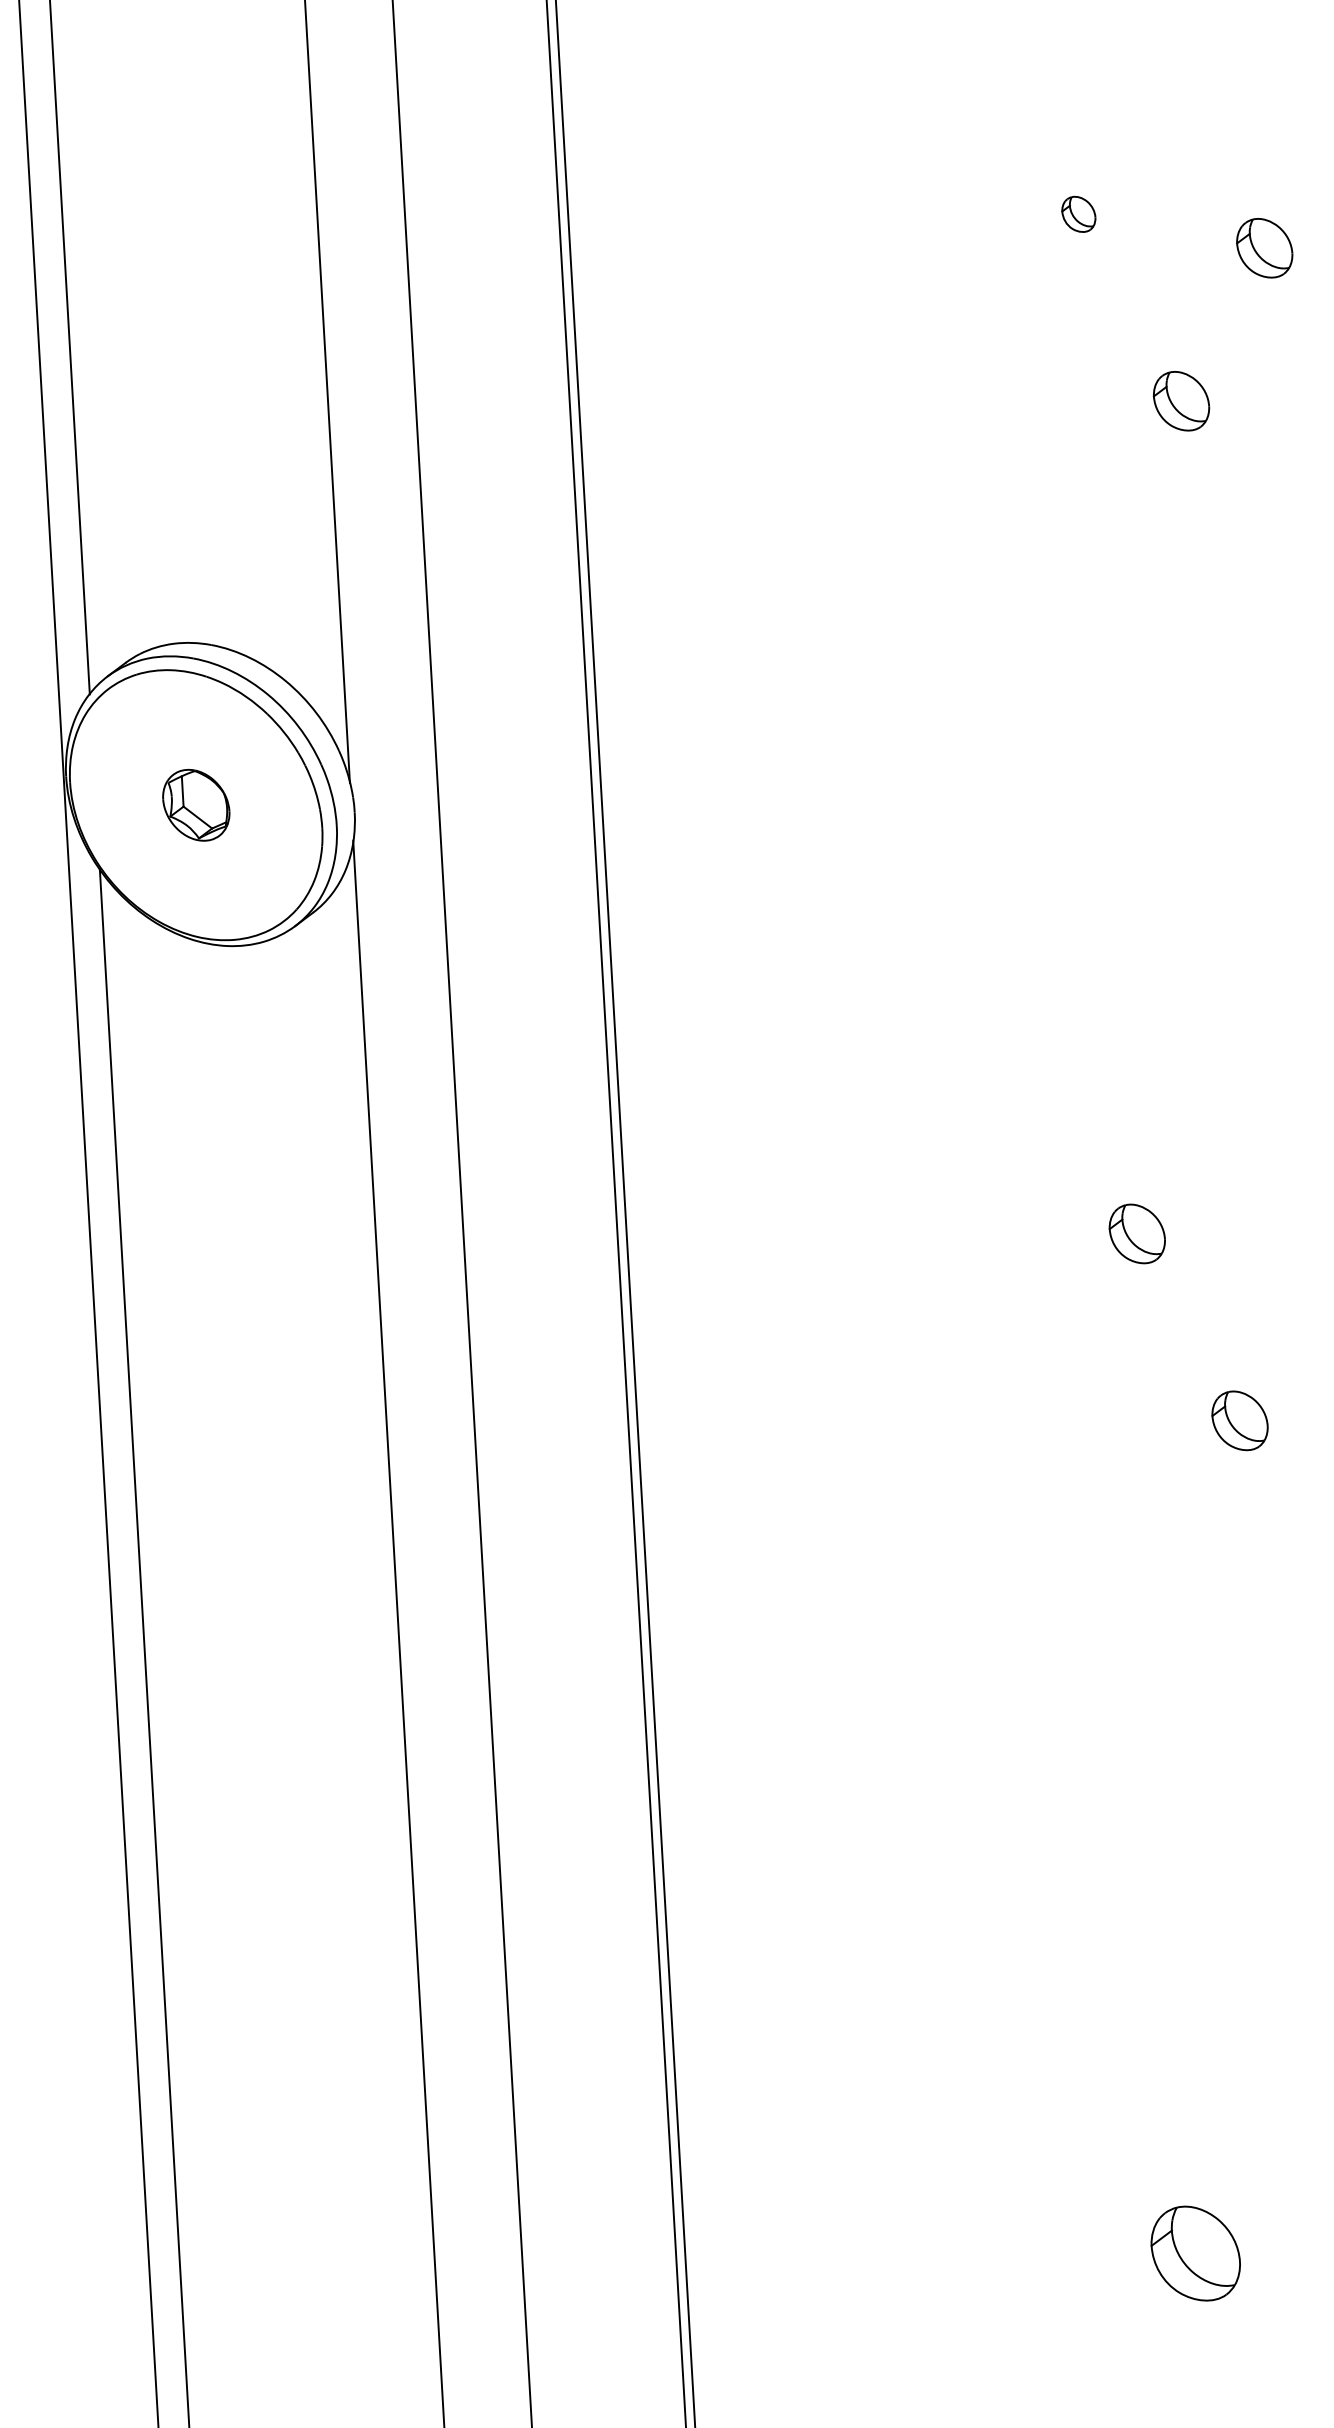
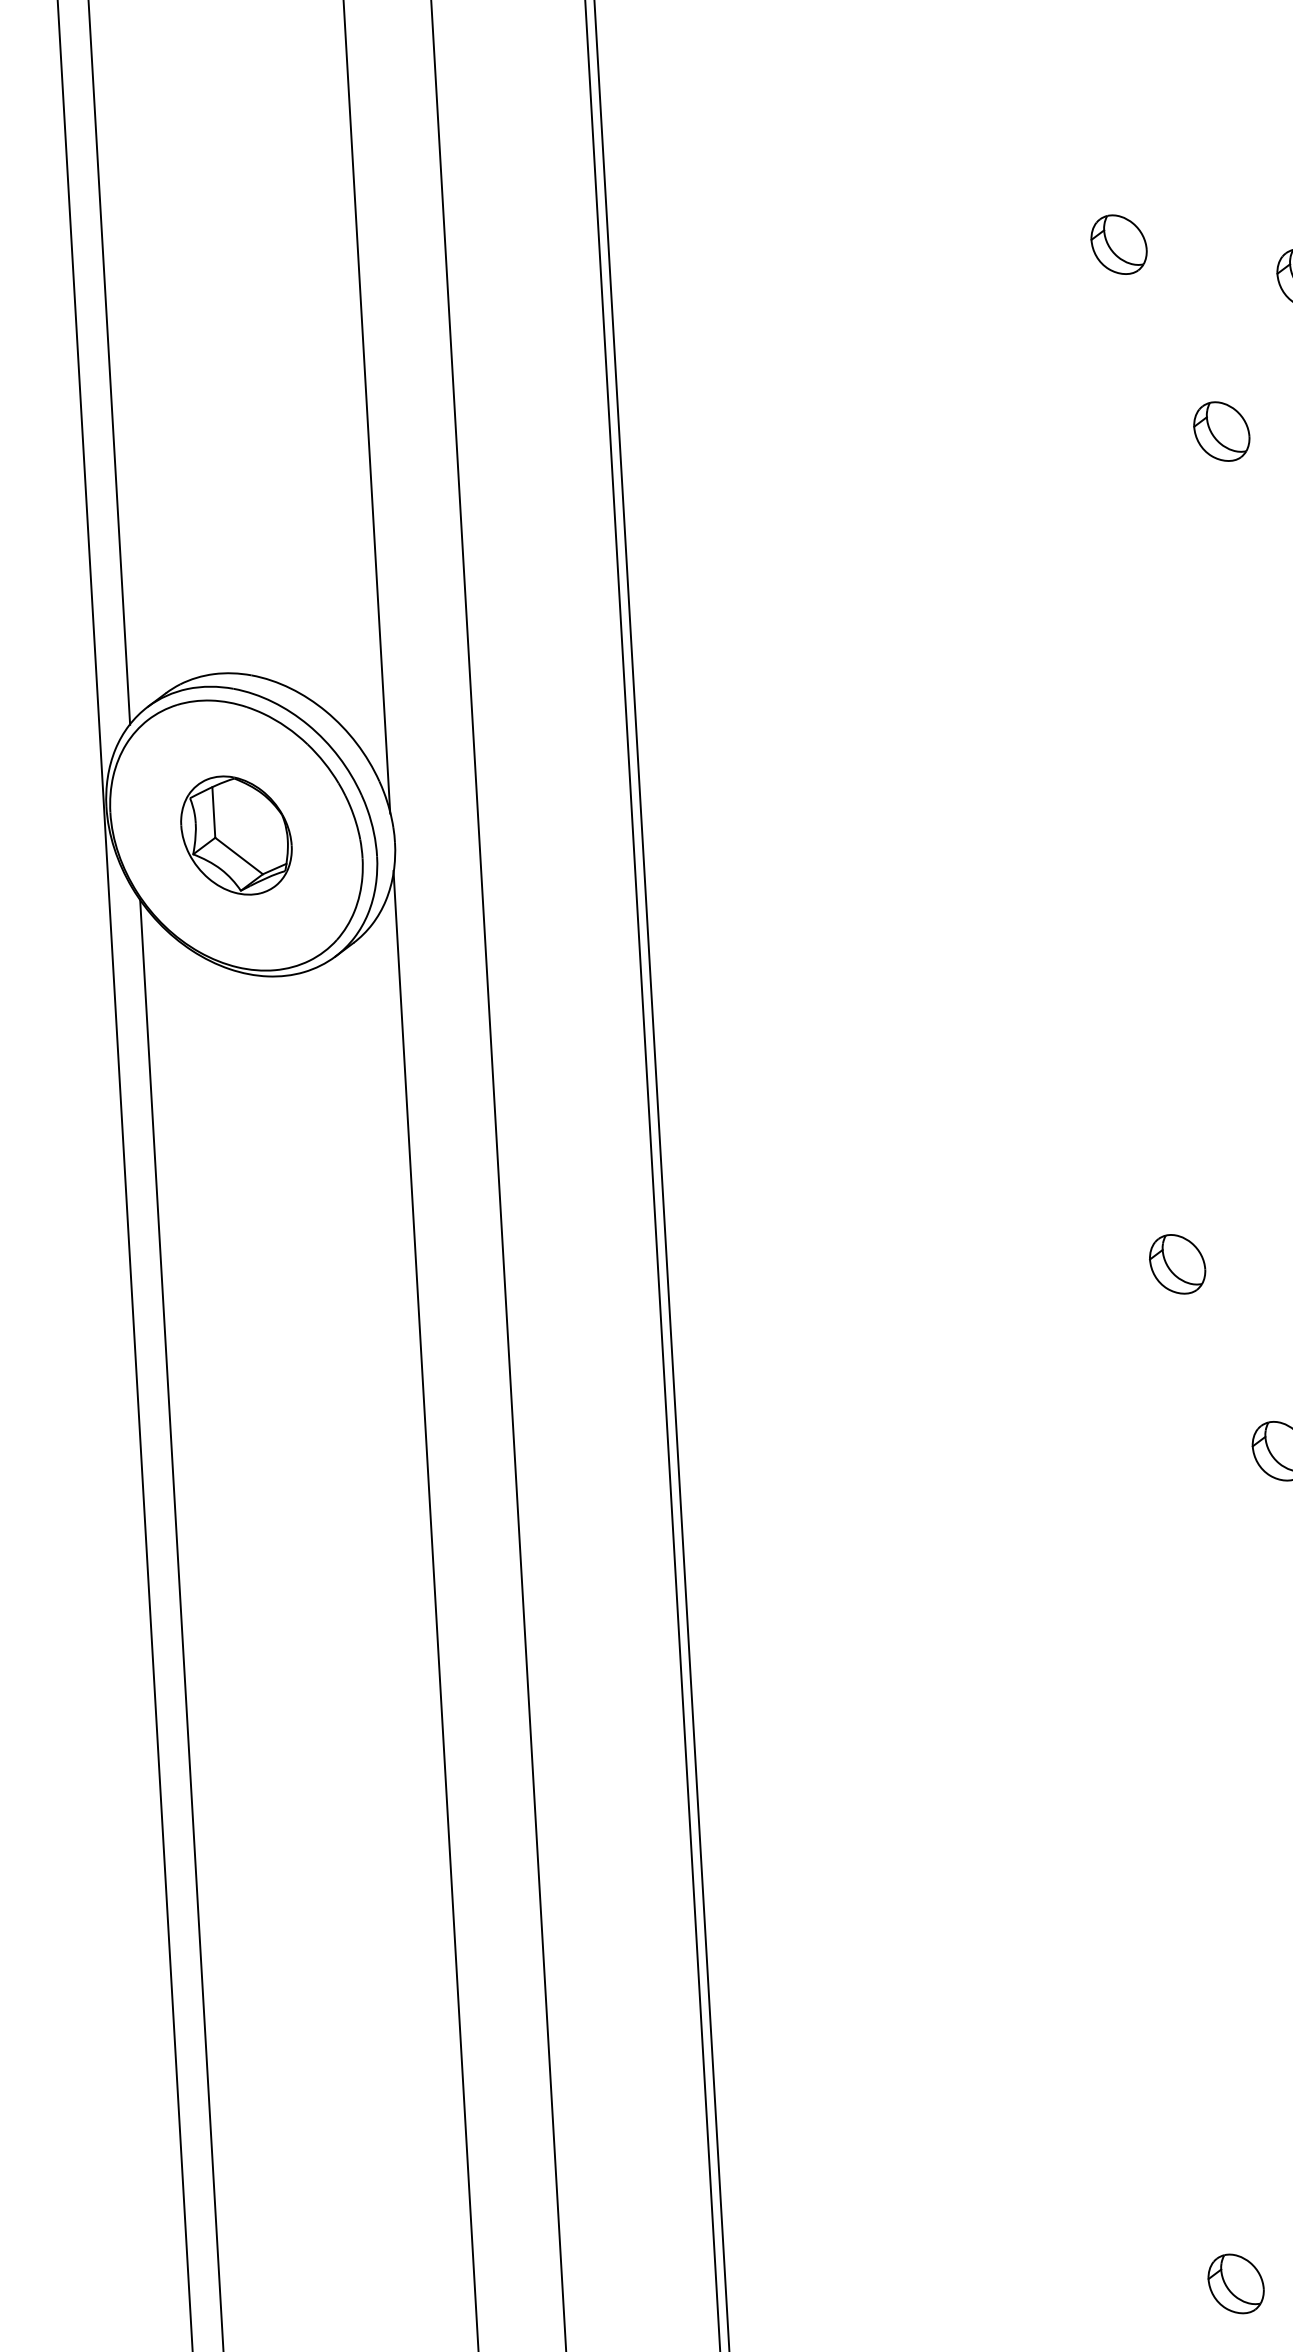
part: (1078, 214) -> (1118, 244), size x1.67
part: (196, 805) -> (236, 835), size x1.67
part: (1195, 2253) -> (1235, 2283), size x0.62

